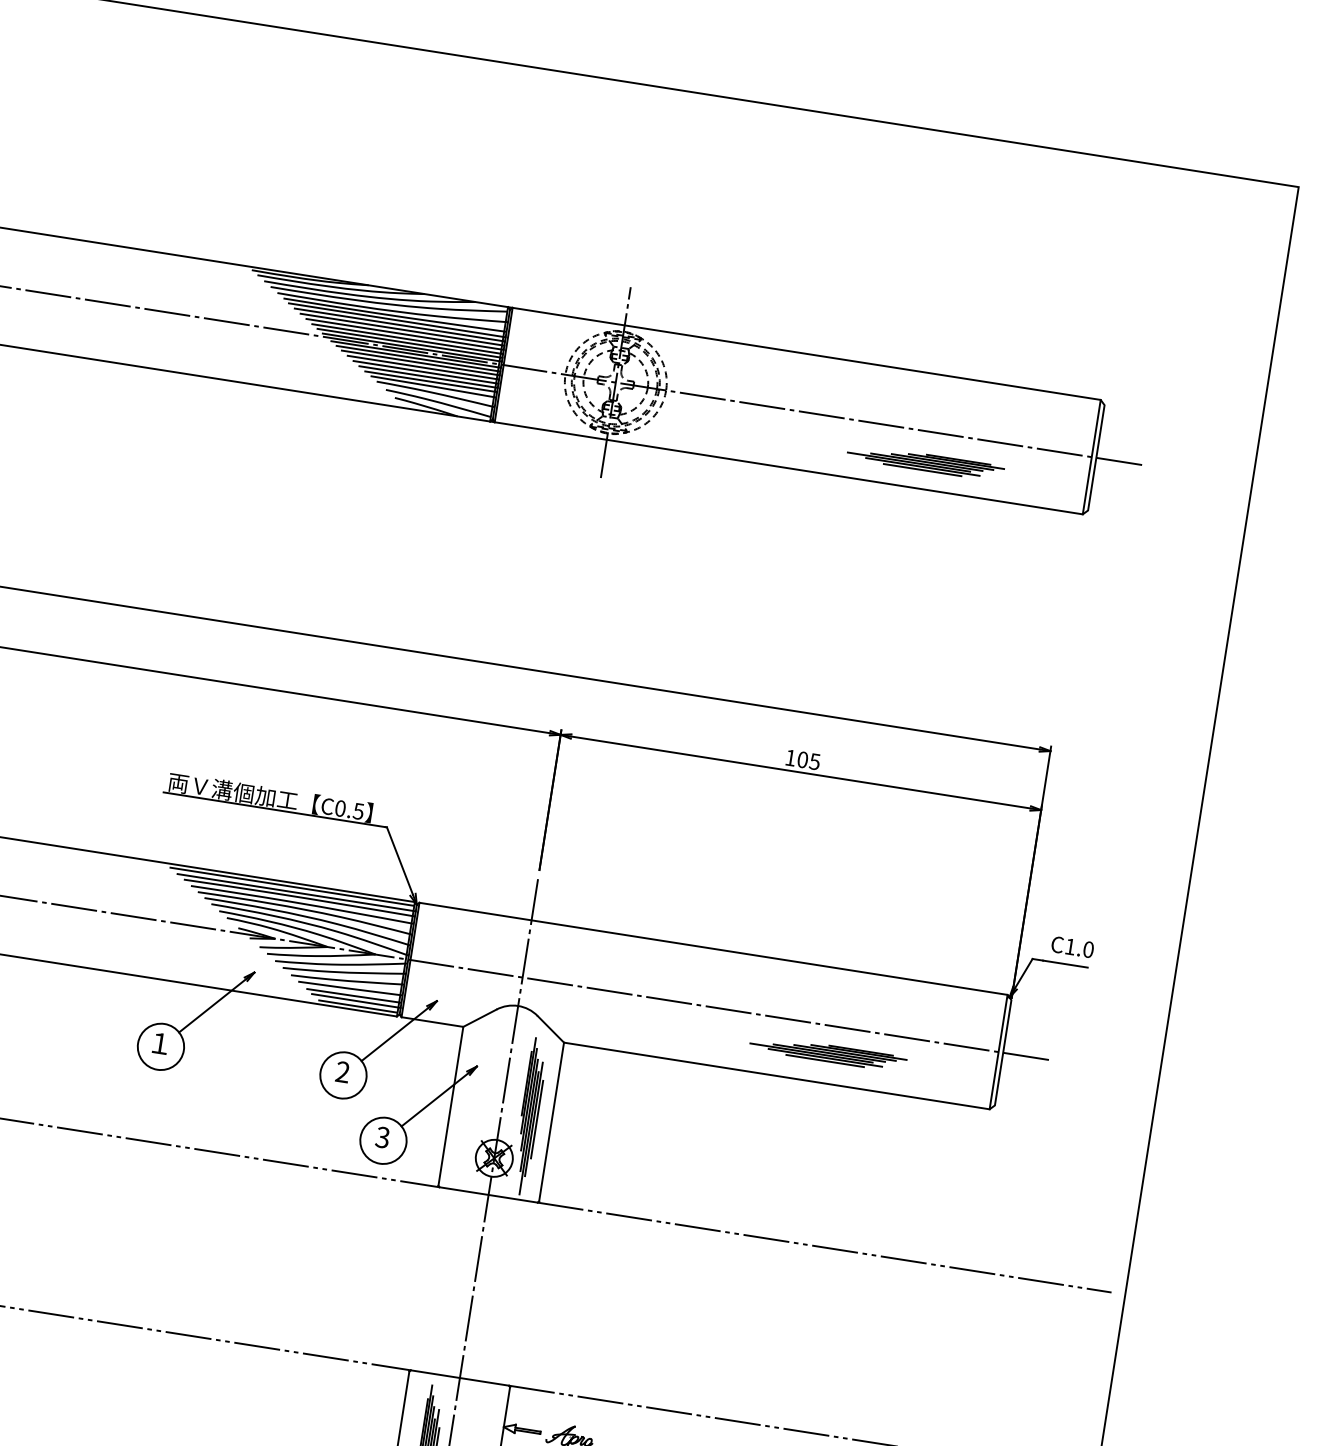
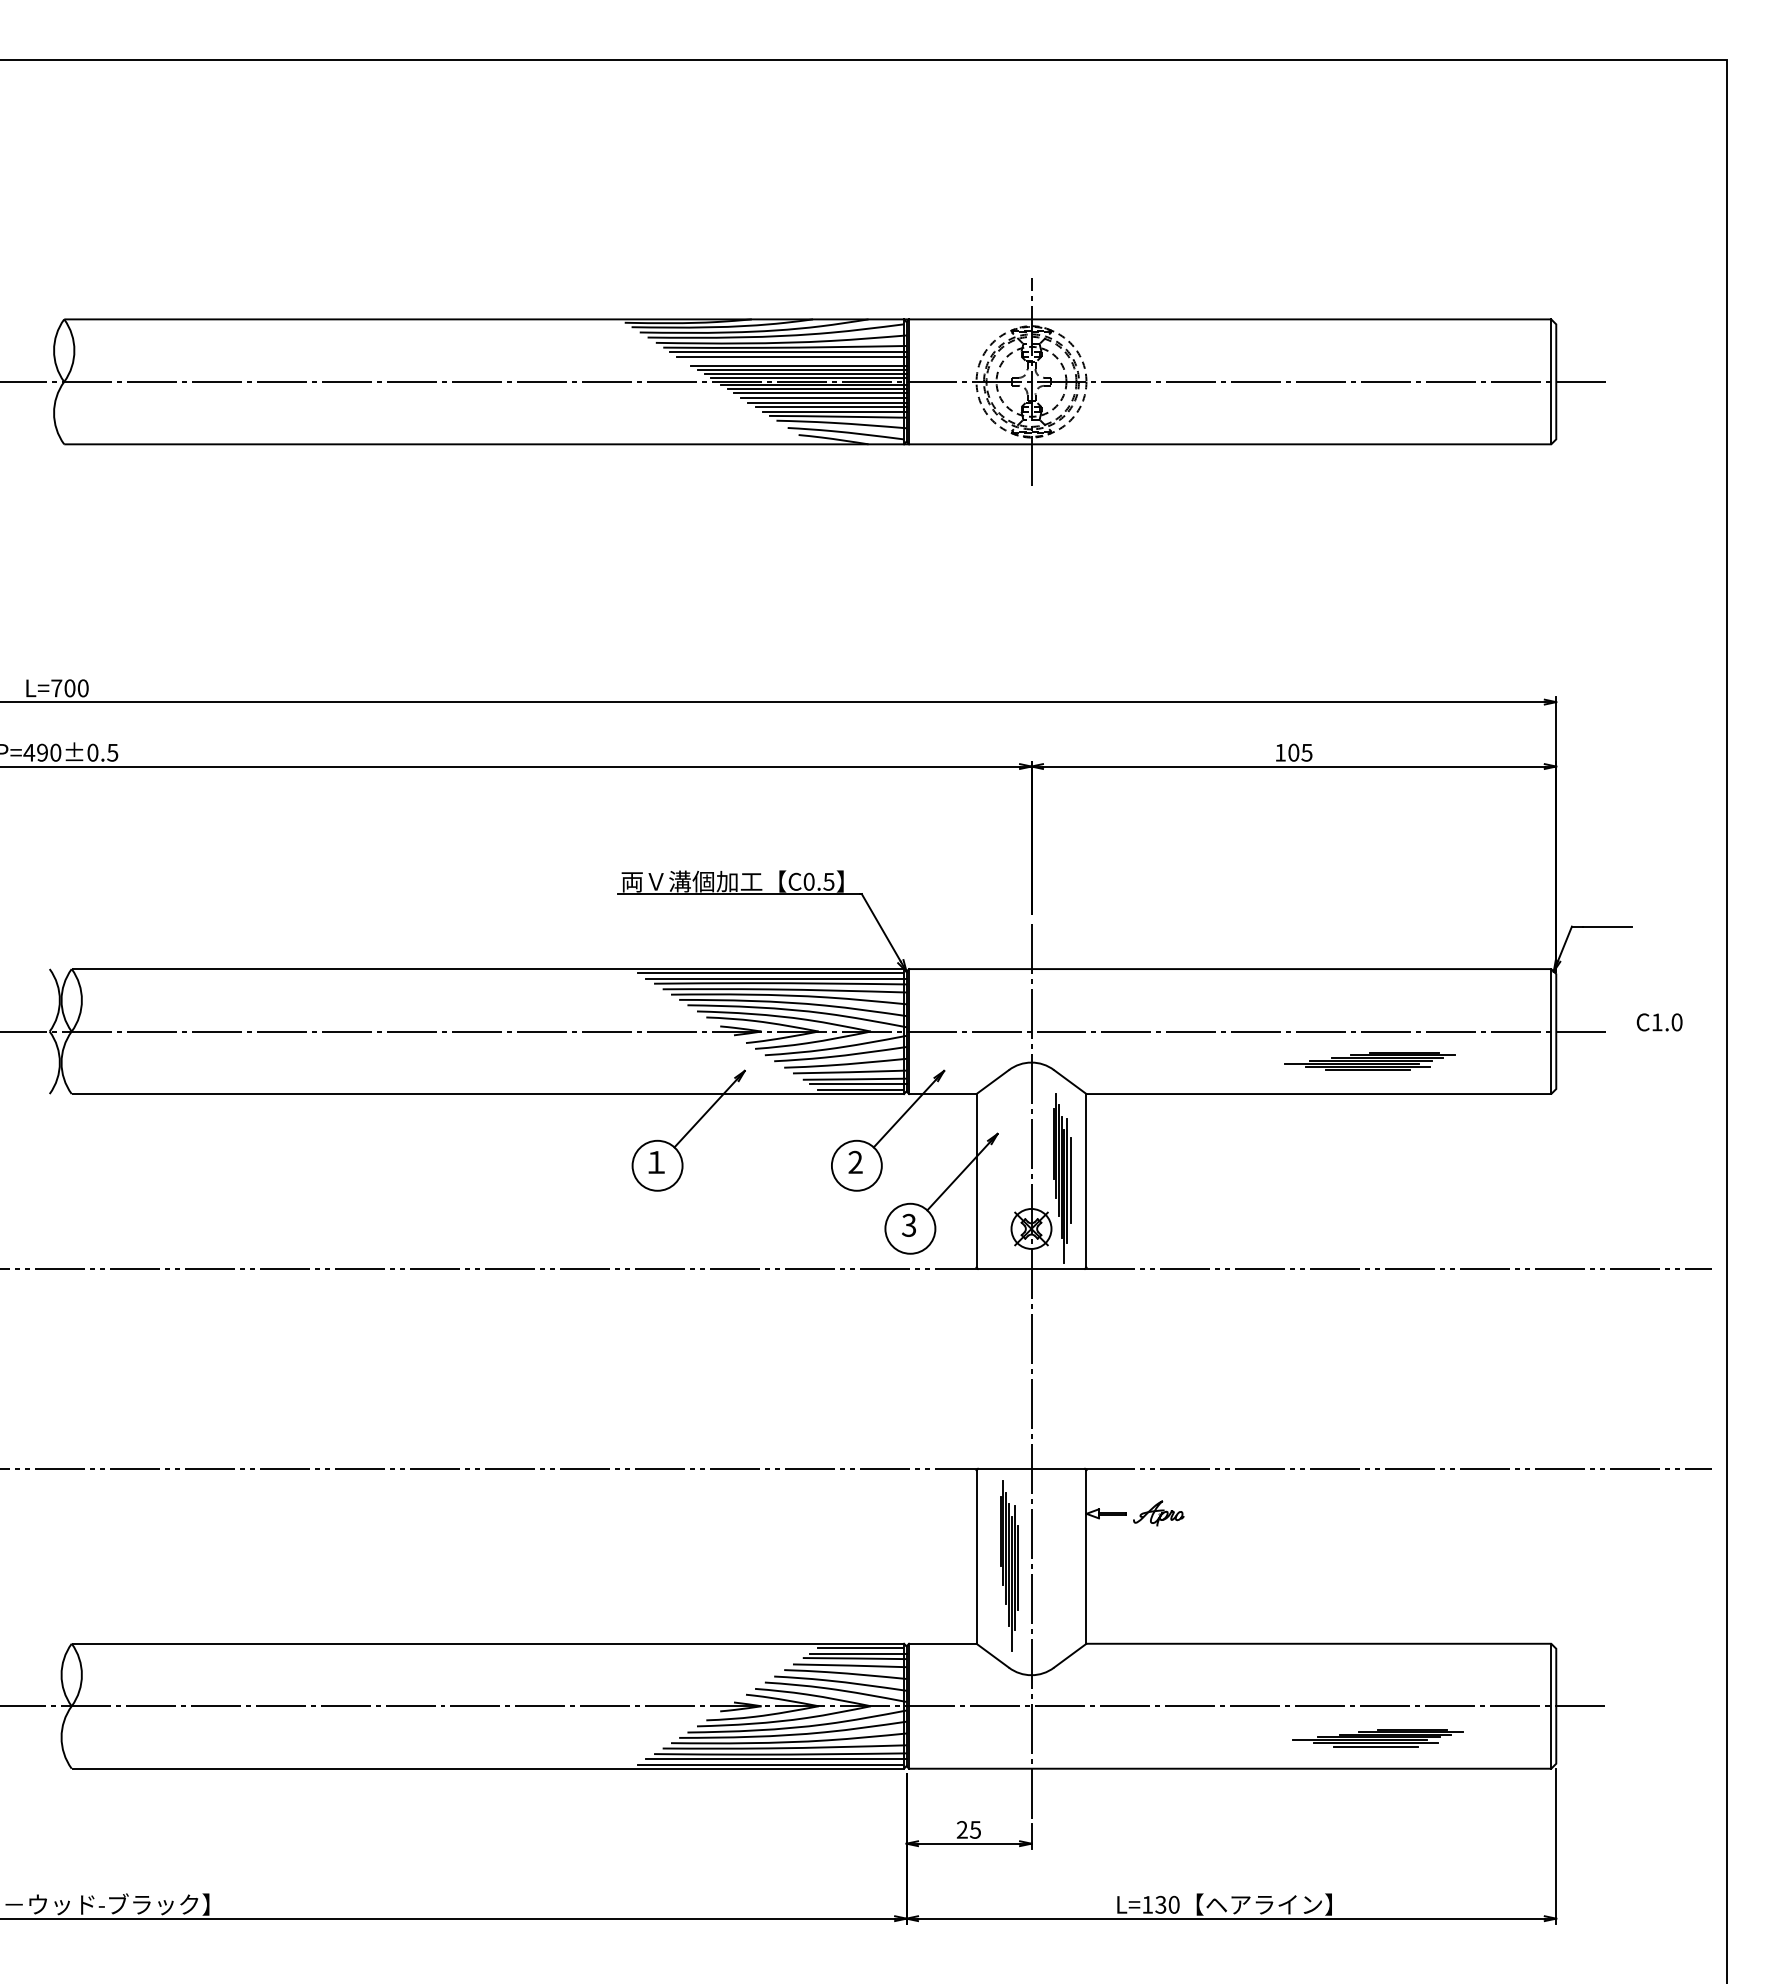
line: (402, 330) -> (795, 361), removed
part: (925, 462) -> (1375, 415), removed
text: (1072, 947) -> (1659, 1022), moved

